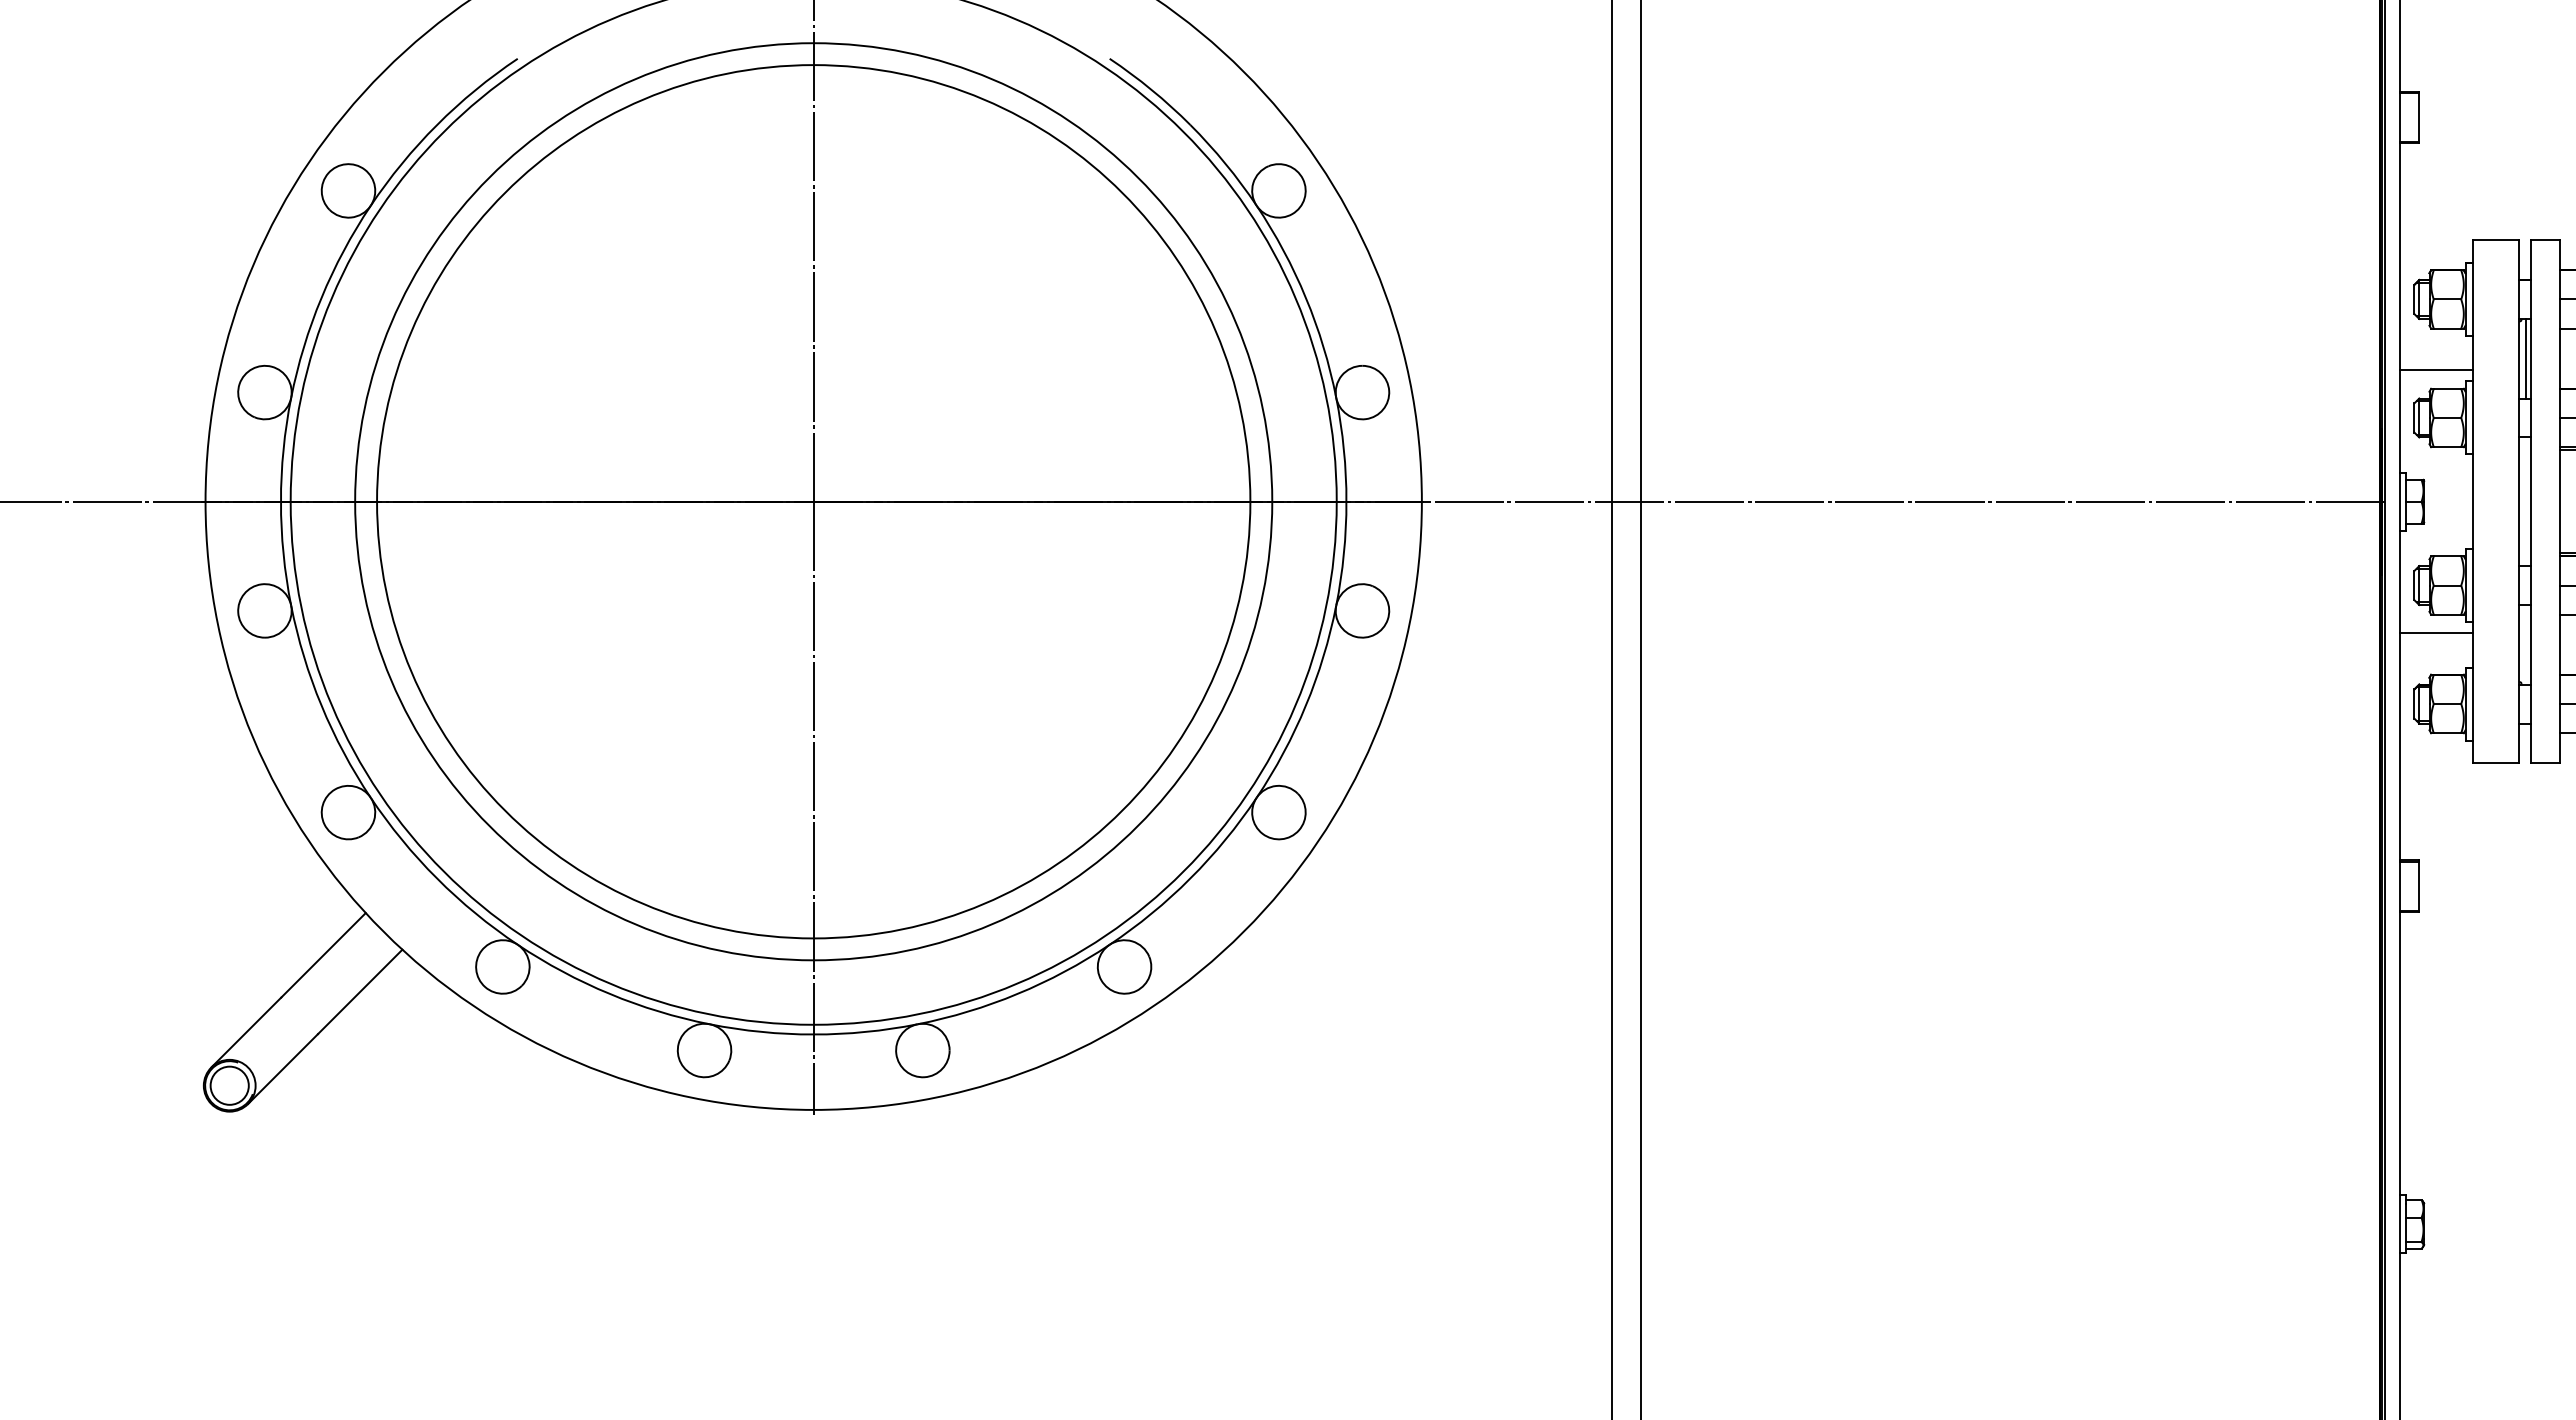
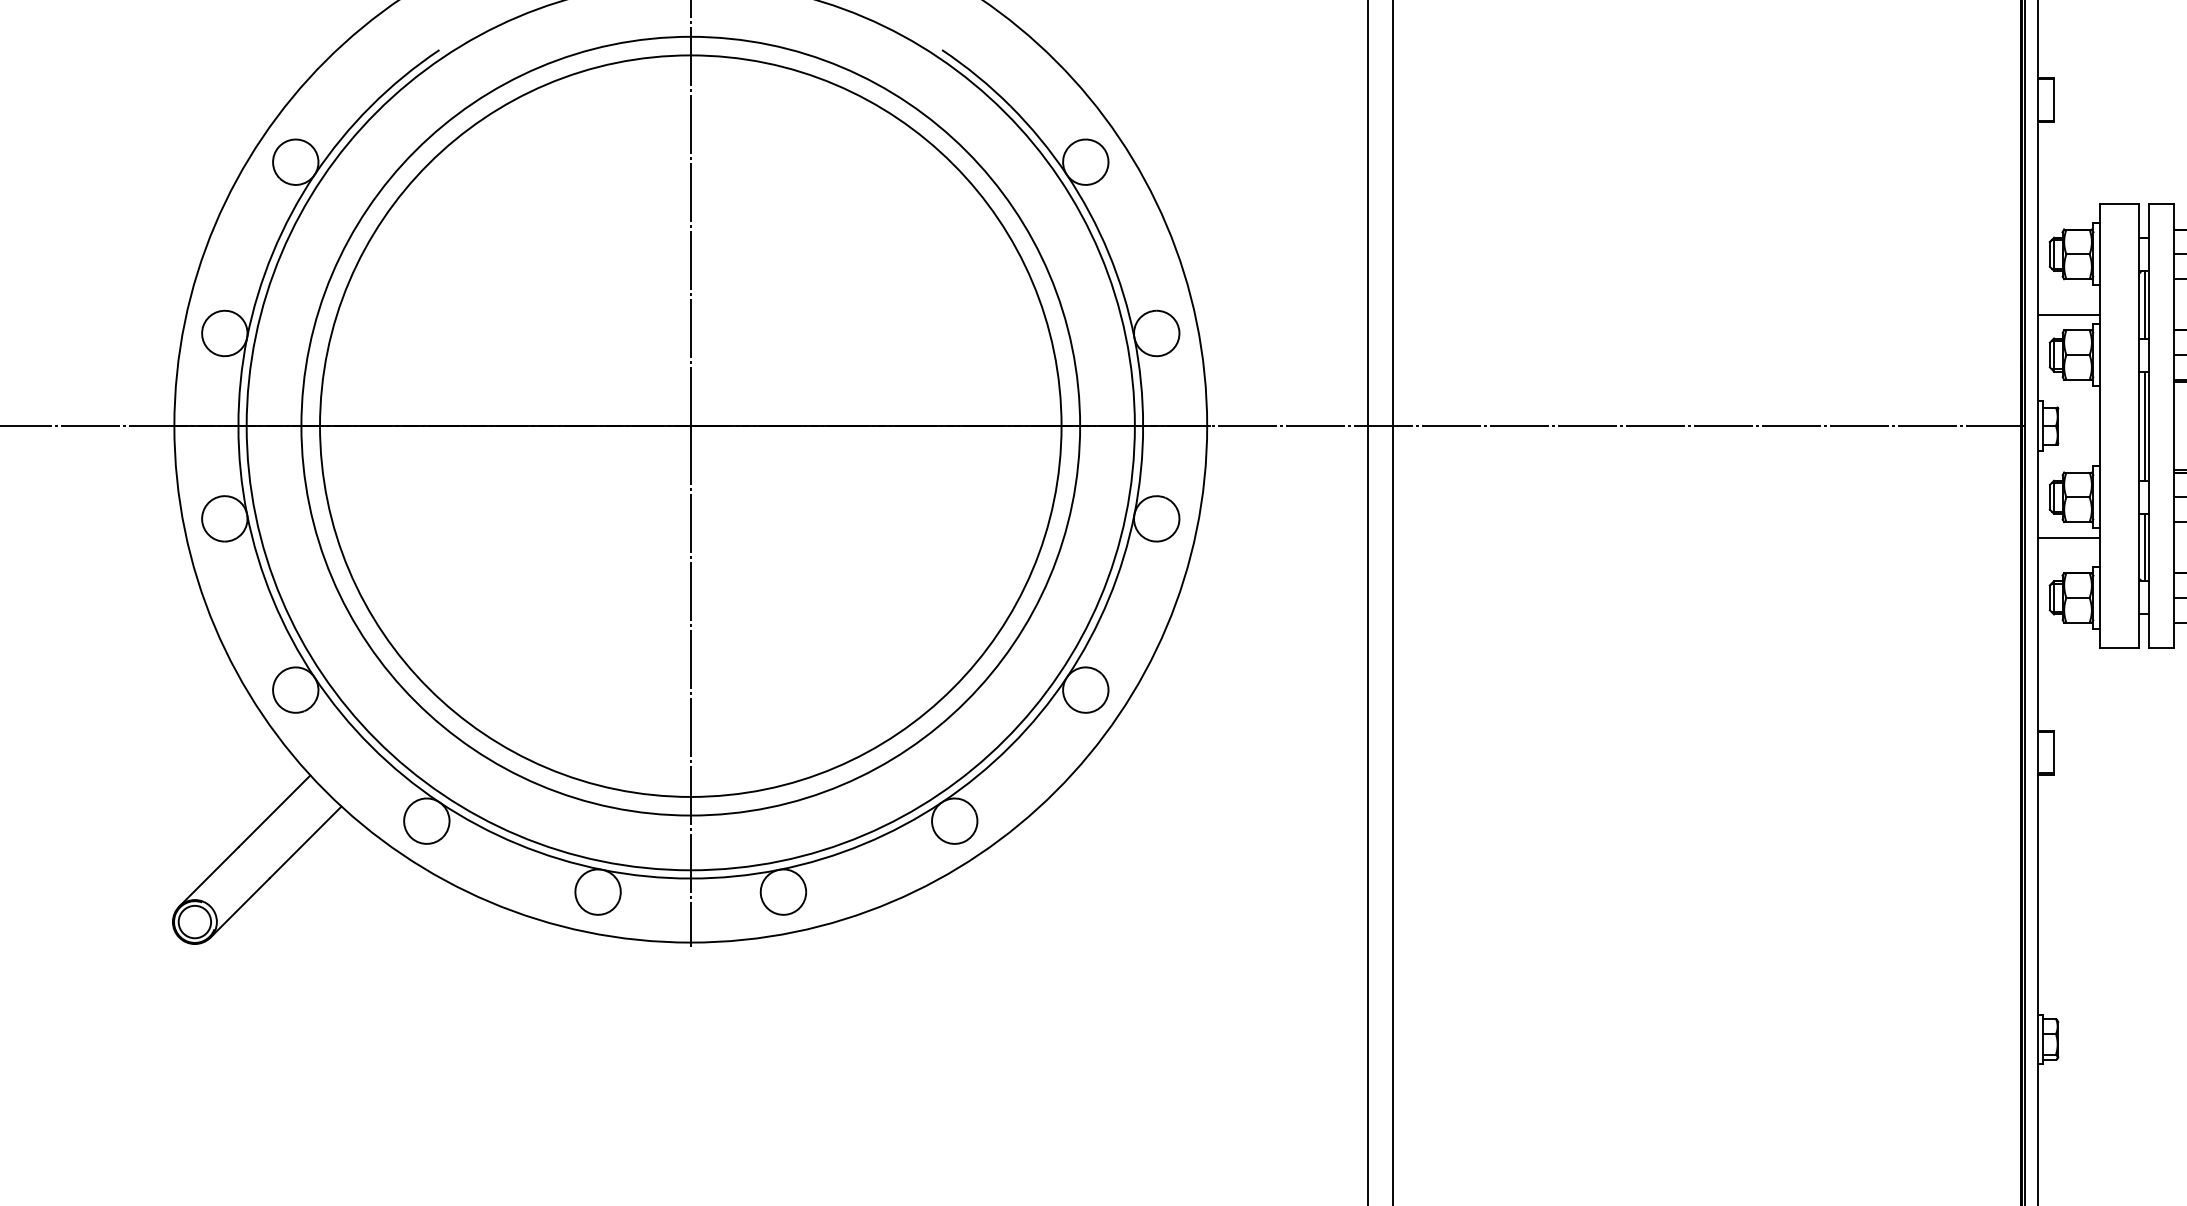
line: (2526, 501) -> (2145, 425), added
line: (2526, 644) -> (2145, 547), added

